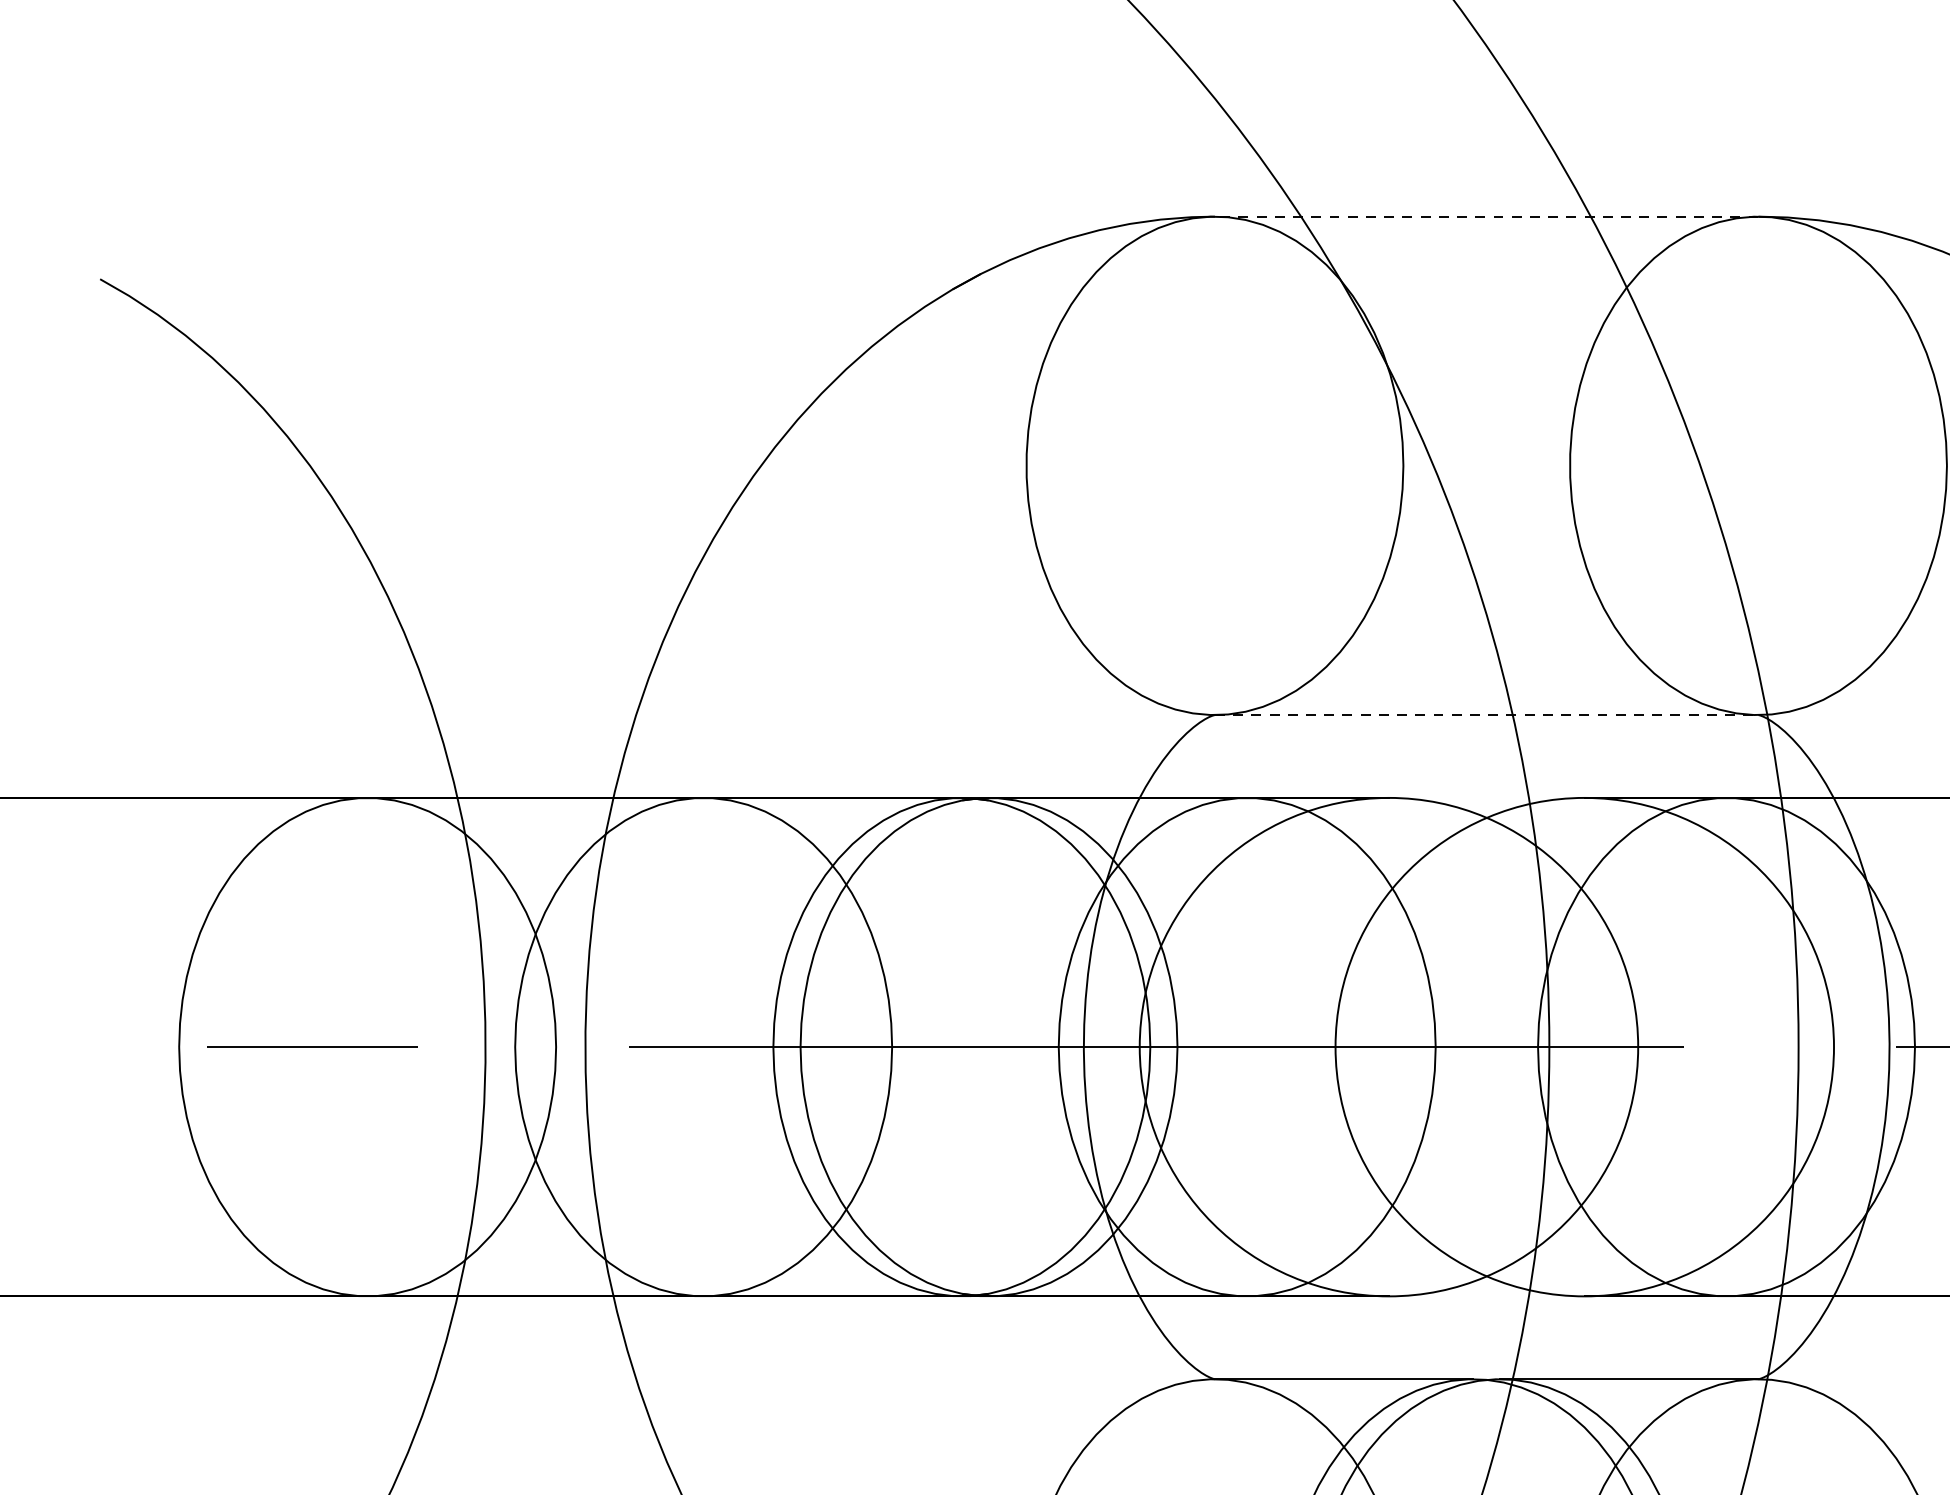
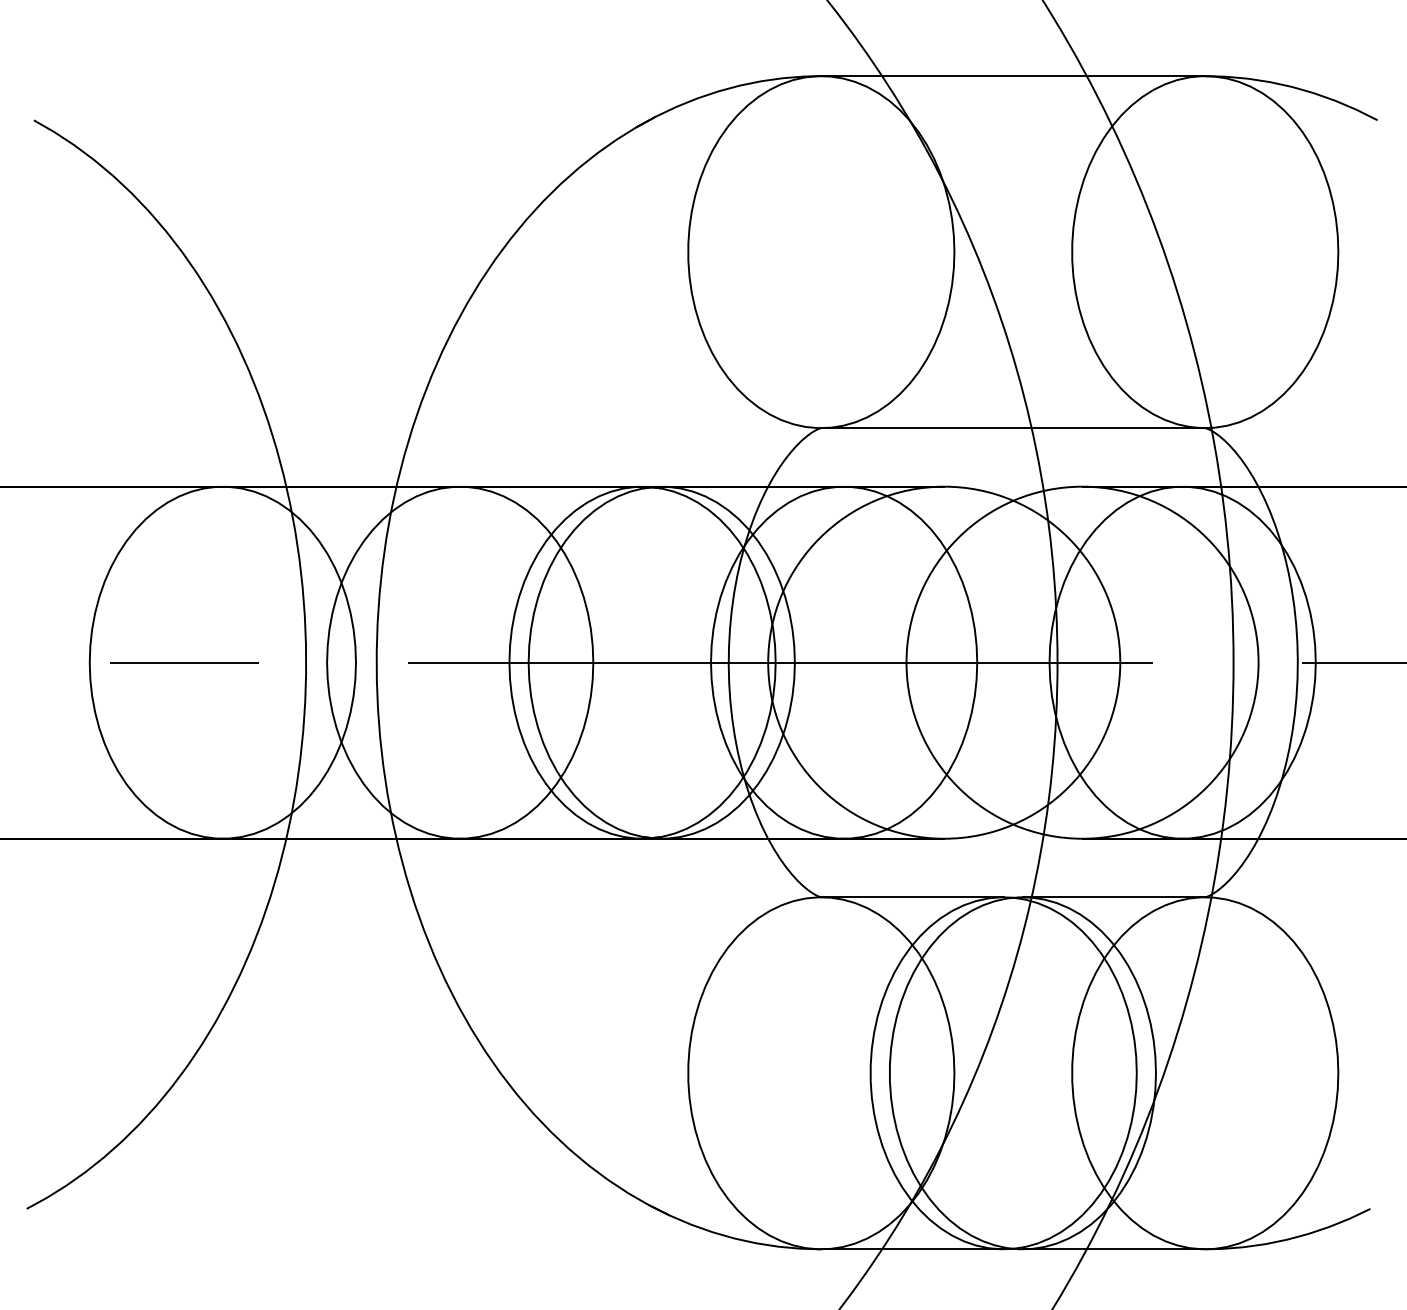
line: (1487, 217) -> (1013, 76), dashed -> solid
line: (1487, 715) -> (1013, 428), dashed -> solid

